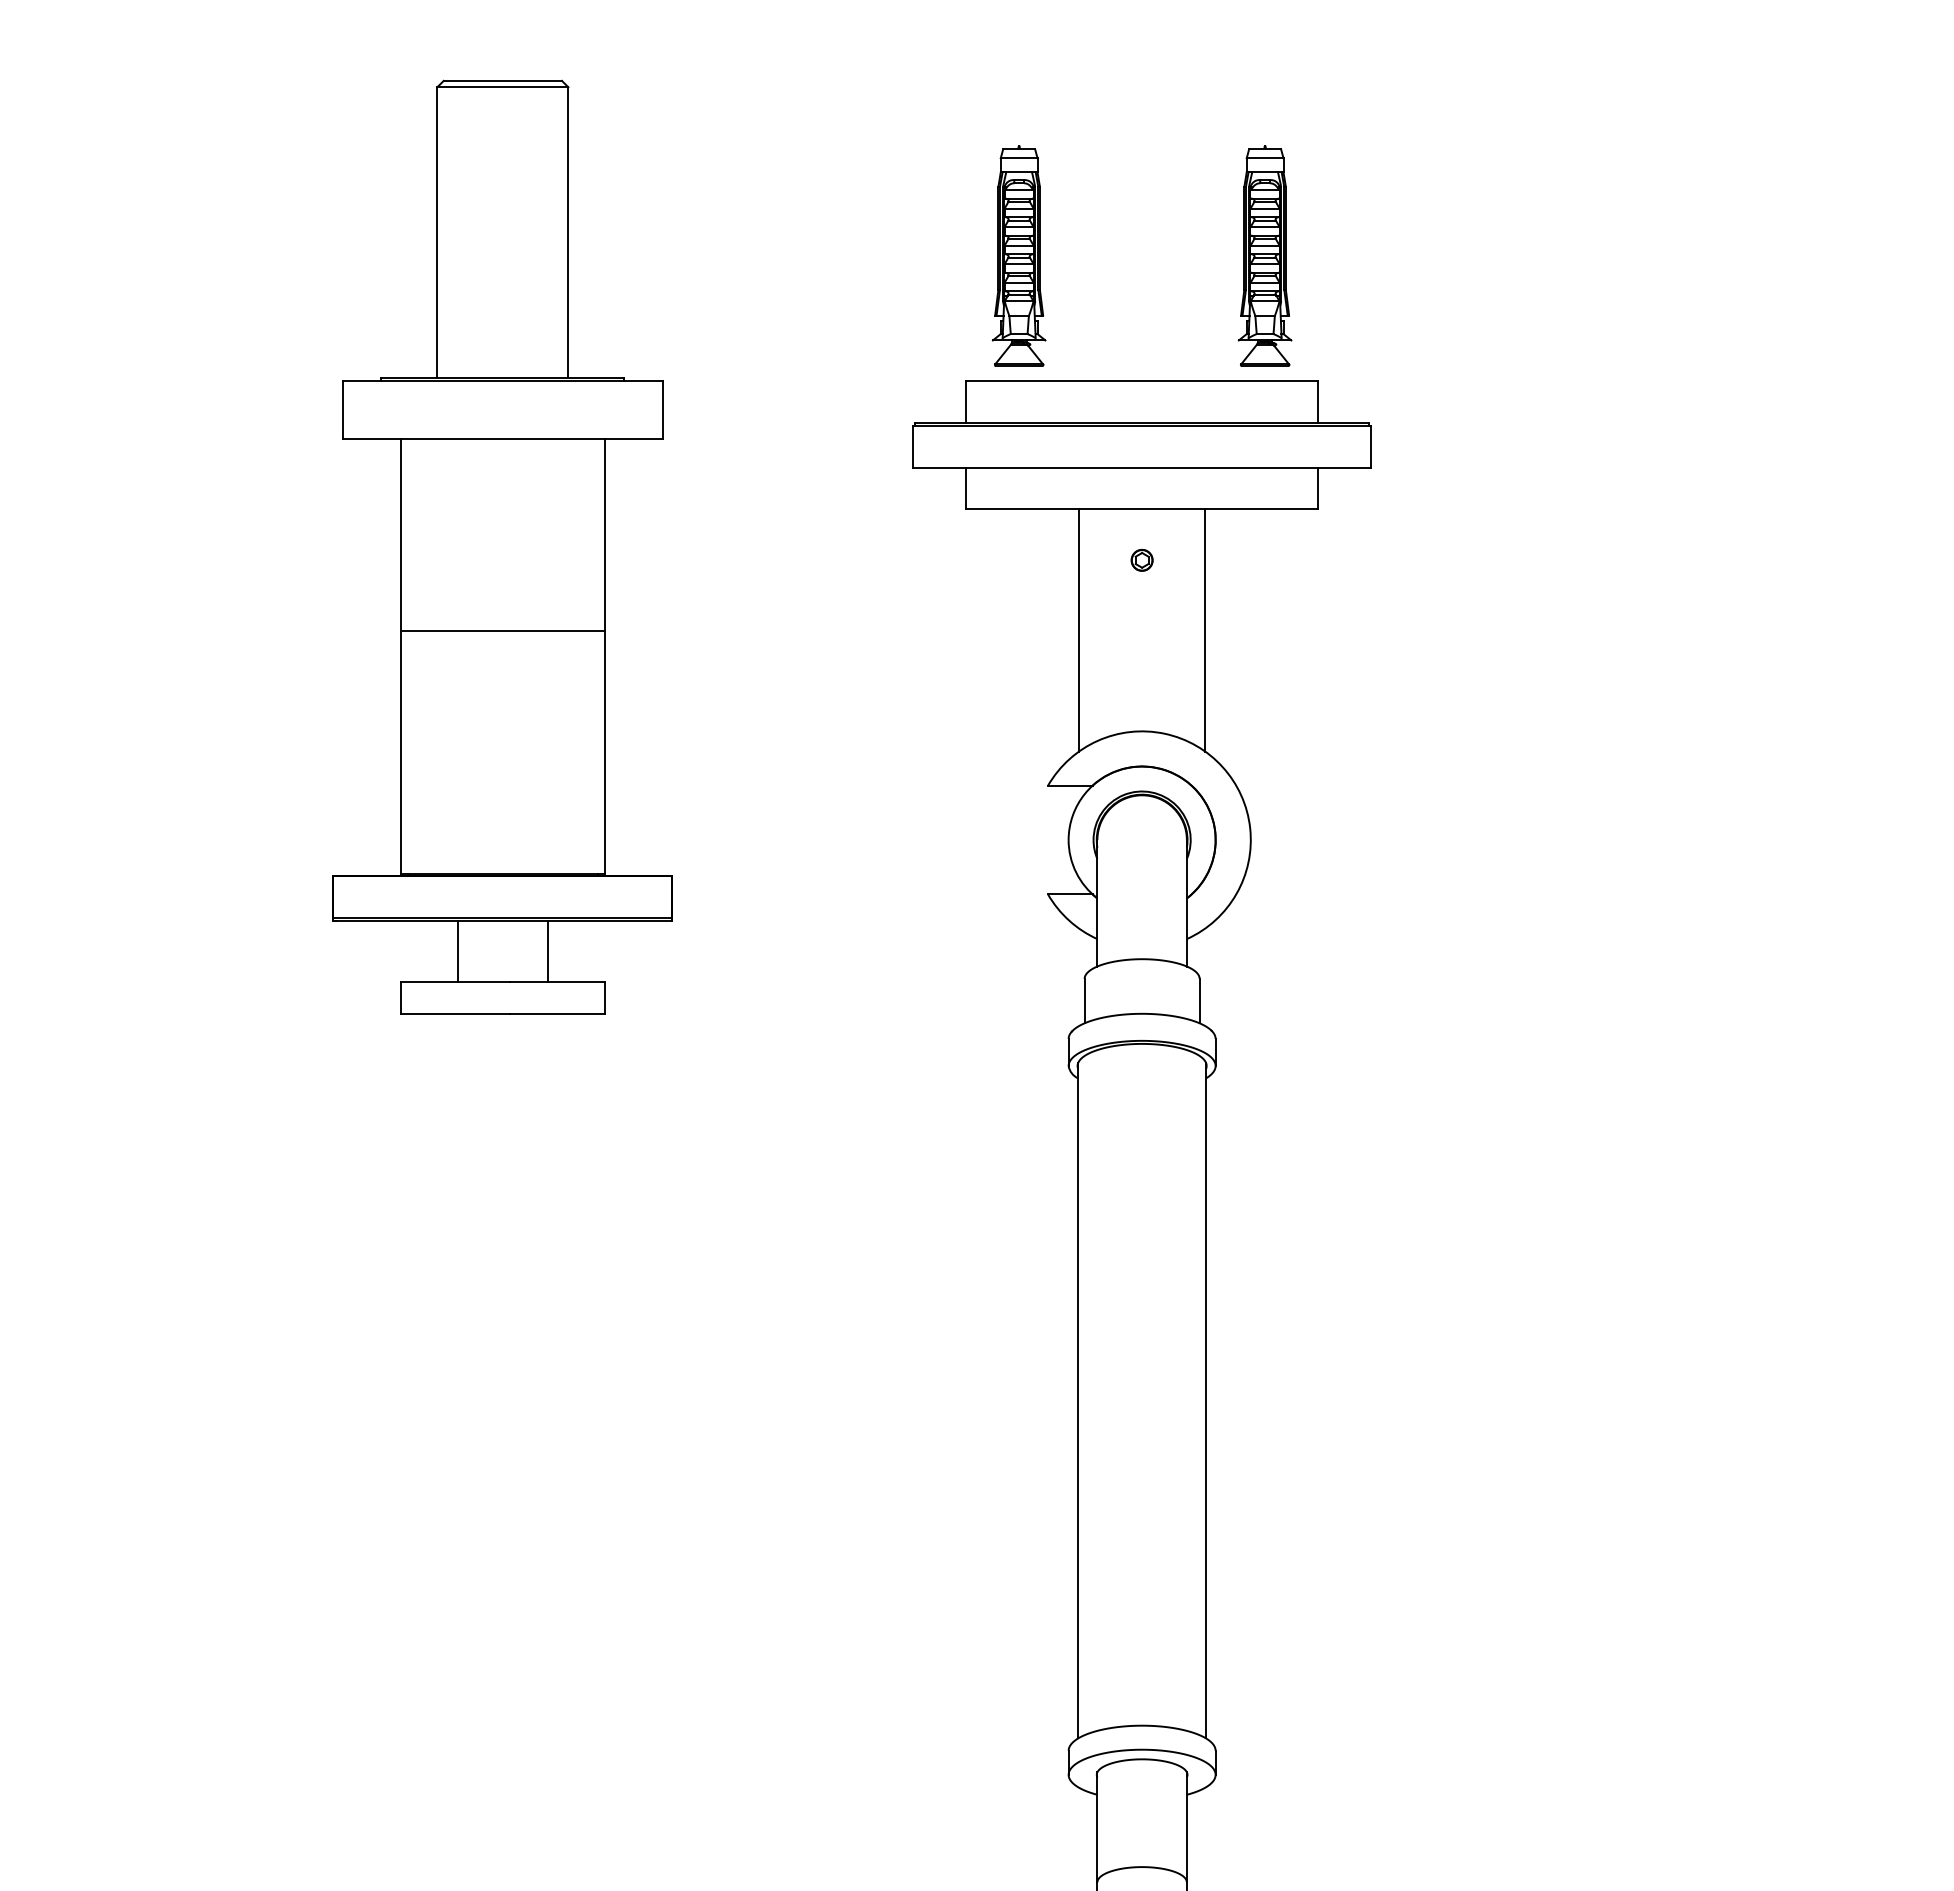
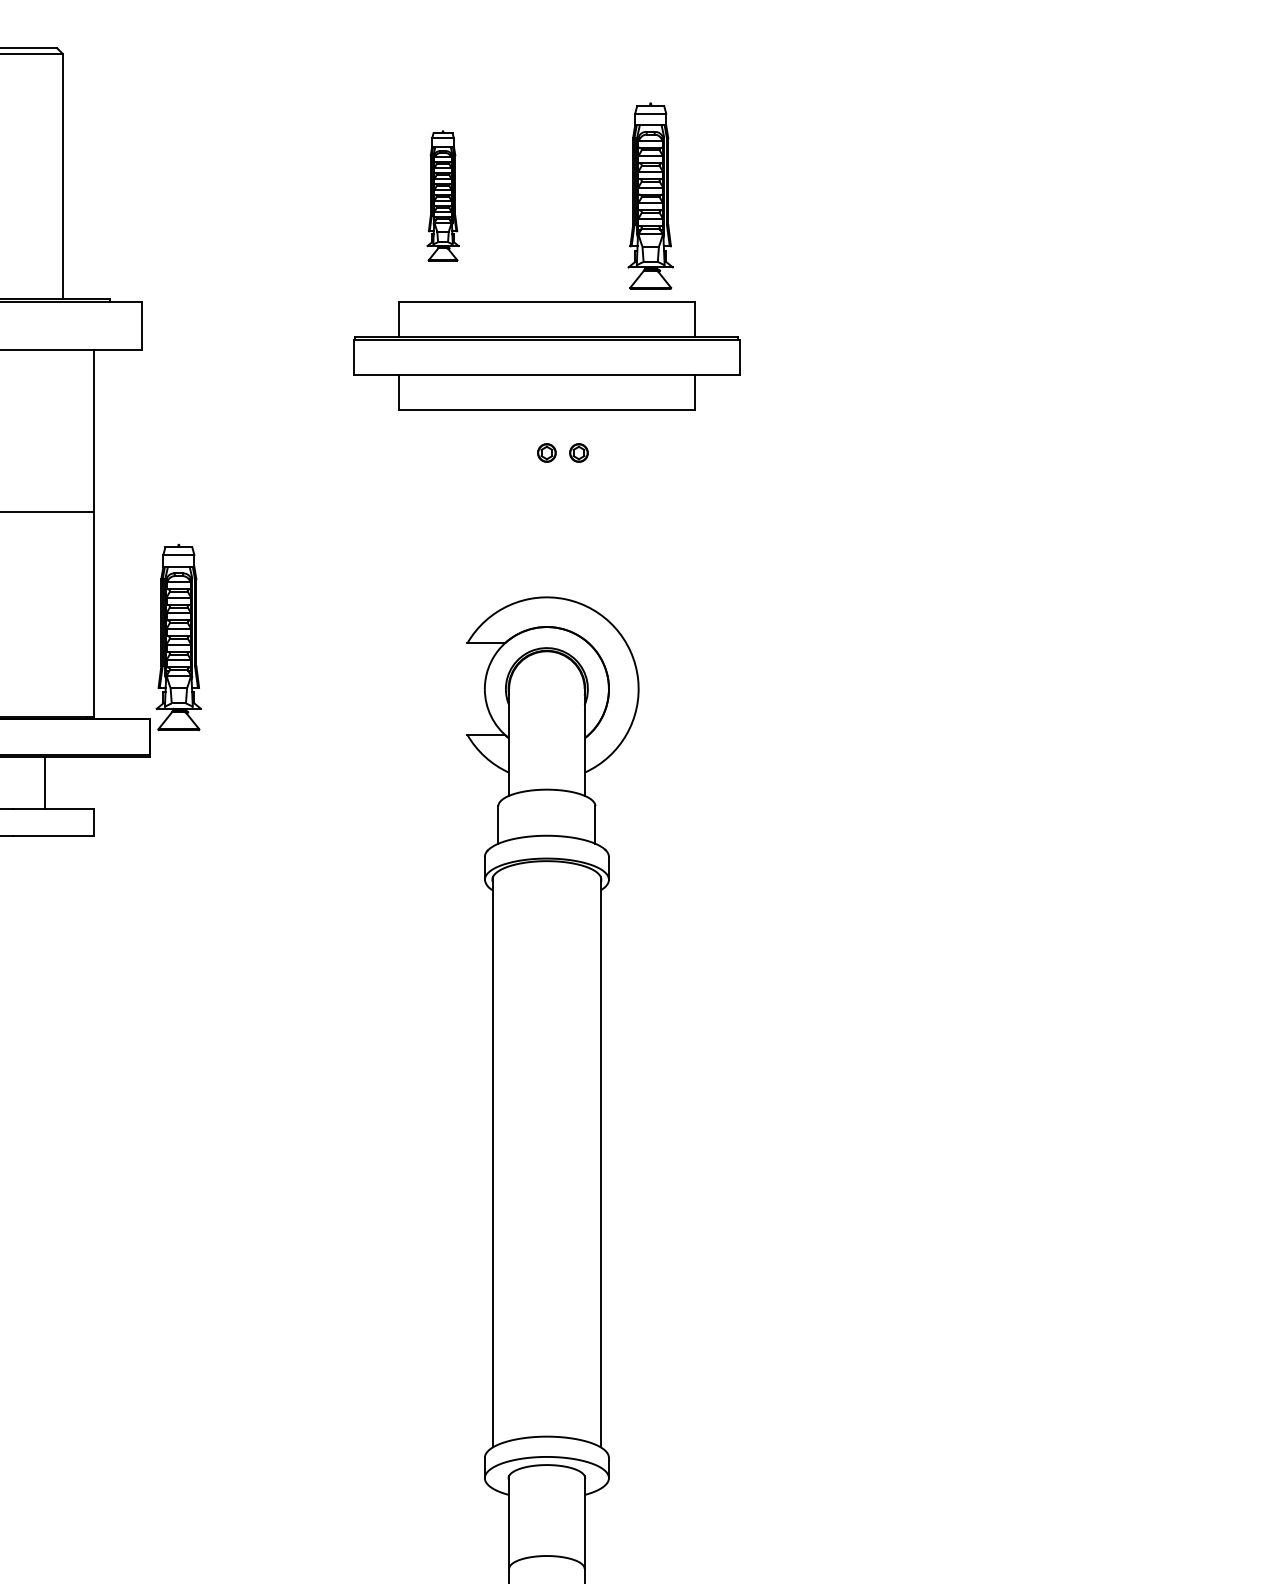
part: (1018, 255) -> (442, 195), size x0.7
part: (1179, 559) -> (578, 452), added
line: (1078, 630) -> (493, 512), removed
line: (1205, 630) -> (600, 512), removed
part: (705, 778) -> (178, 637), added

